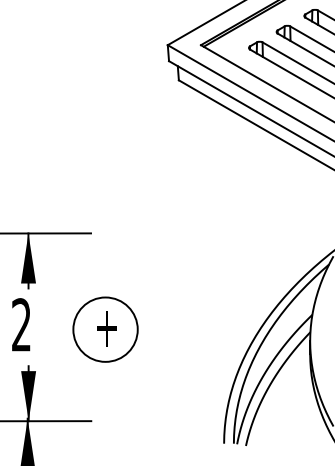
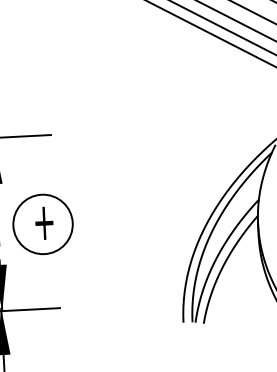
part: (105, 329) -> (42, 224), moved

